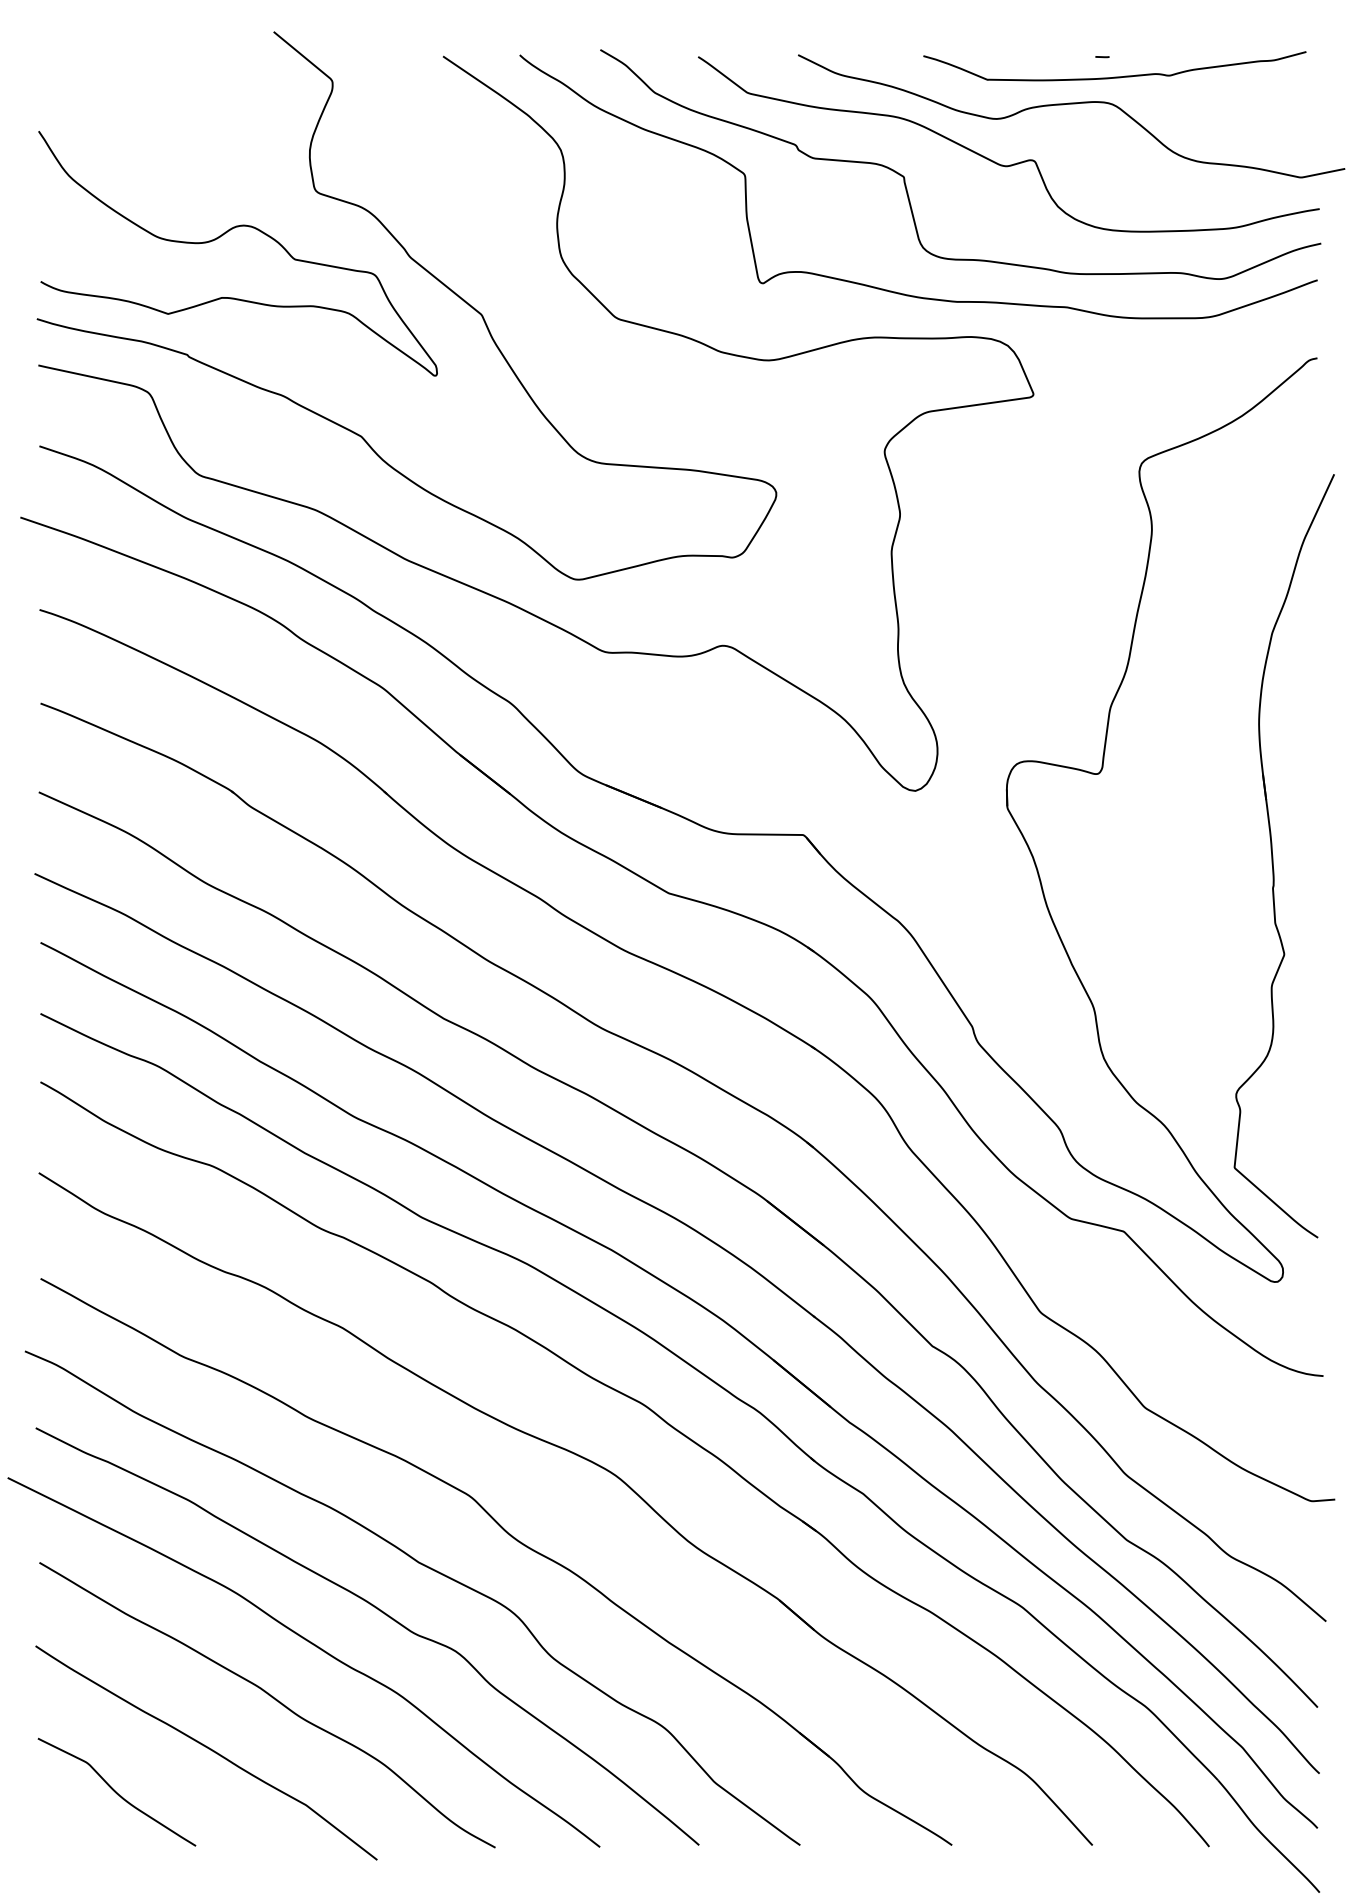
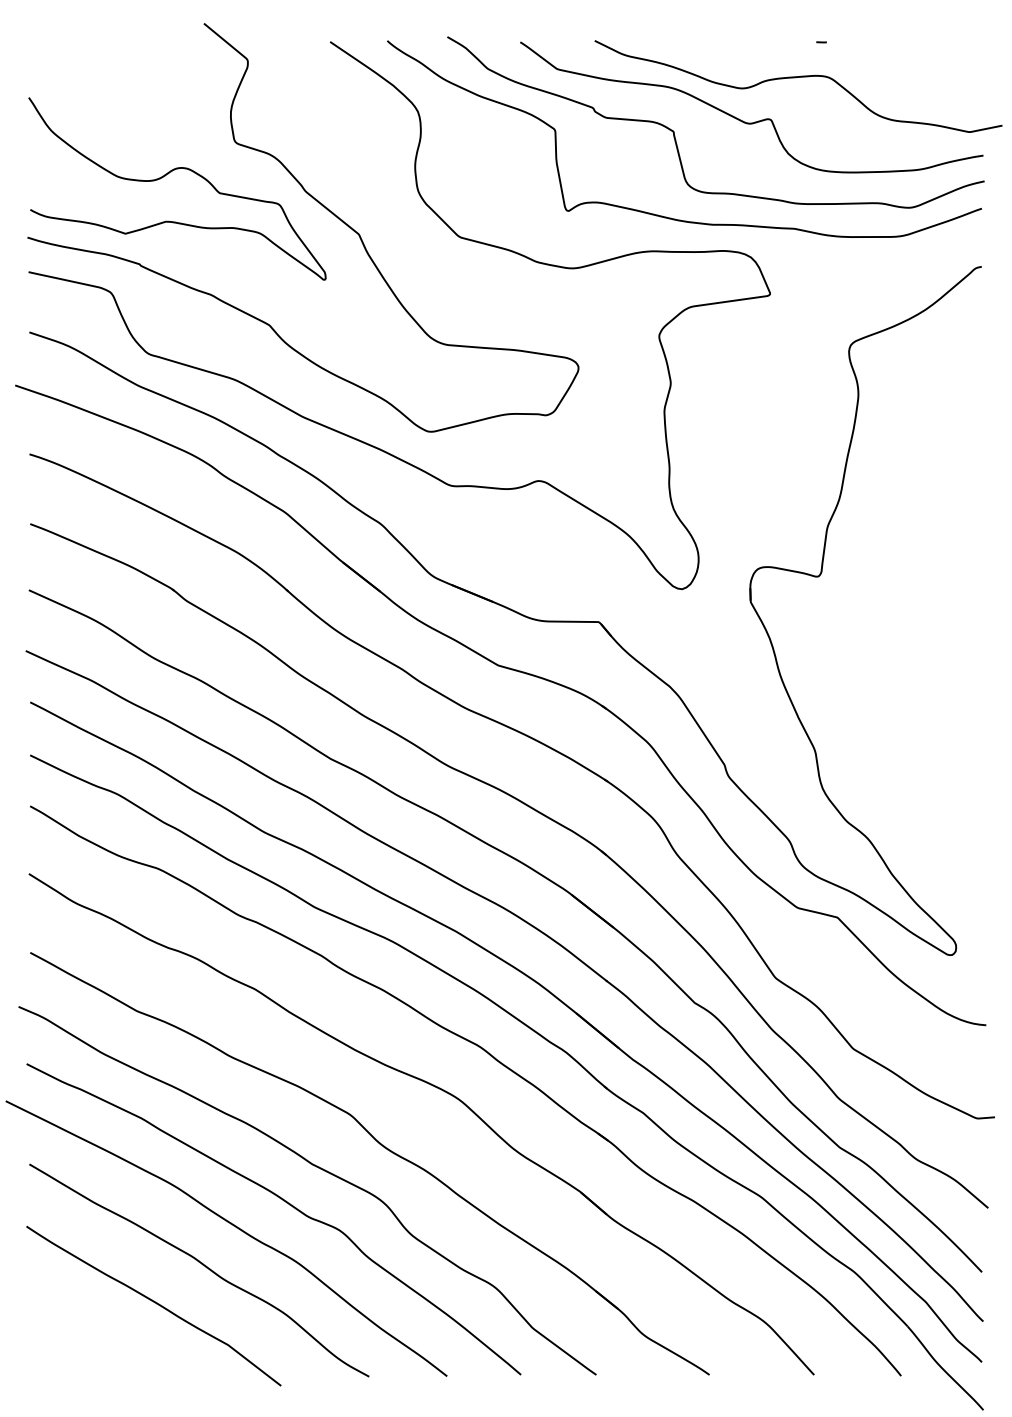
curve: (1114, 76) -> (830, 56), removed
part: (1273, 856) -> (949, 638), removed
curve: (116, 1791) -> (86, 1334), removed

